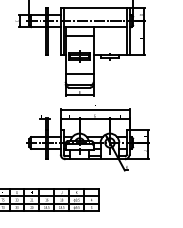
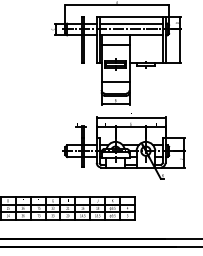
line: (94, 15) -> (130, 23), added

